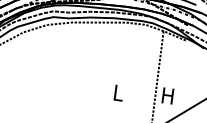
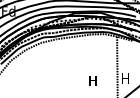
text: (117, 92) -> (92, 80), L -> H

